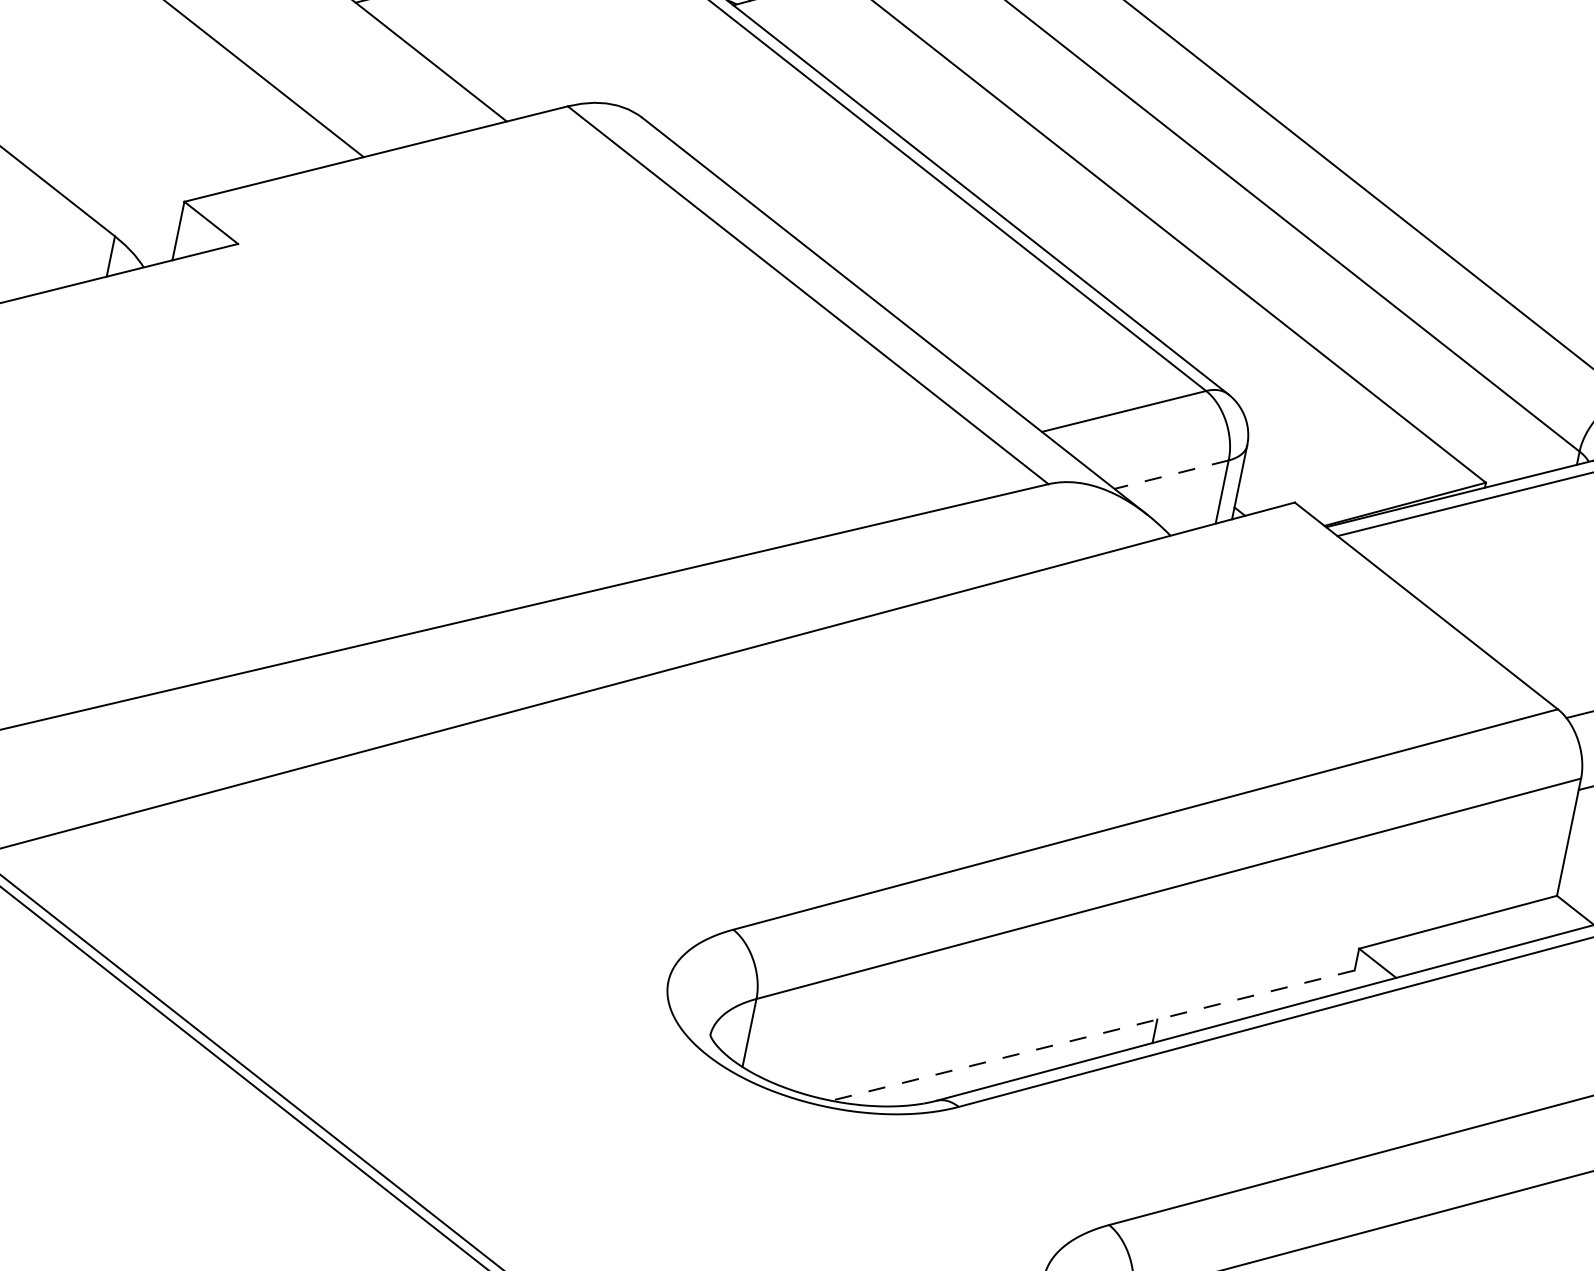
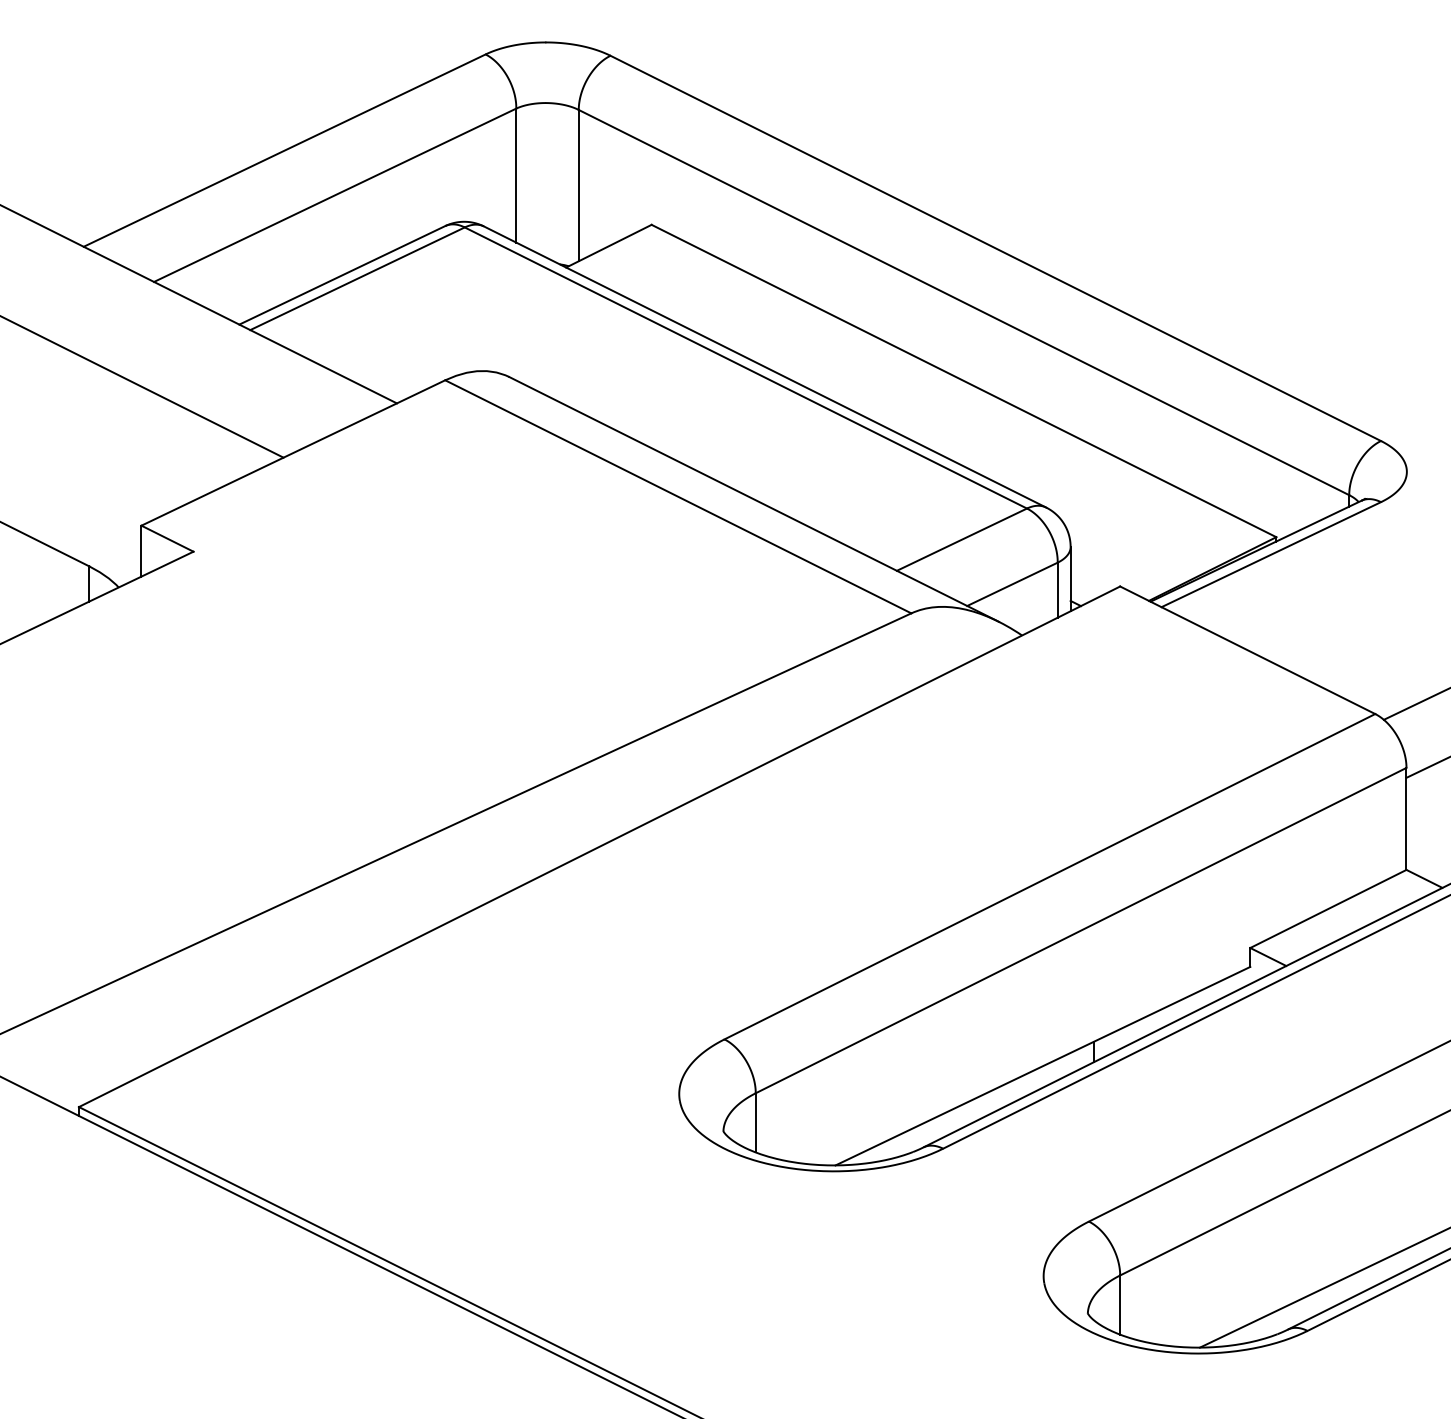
line: (1171, 474) -> (1012, 584), dashed -> solid
line: (1092, 1035) -> (1042, 1066), dashed -> solid

